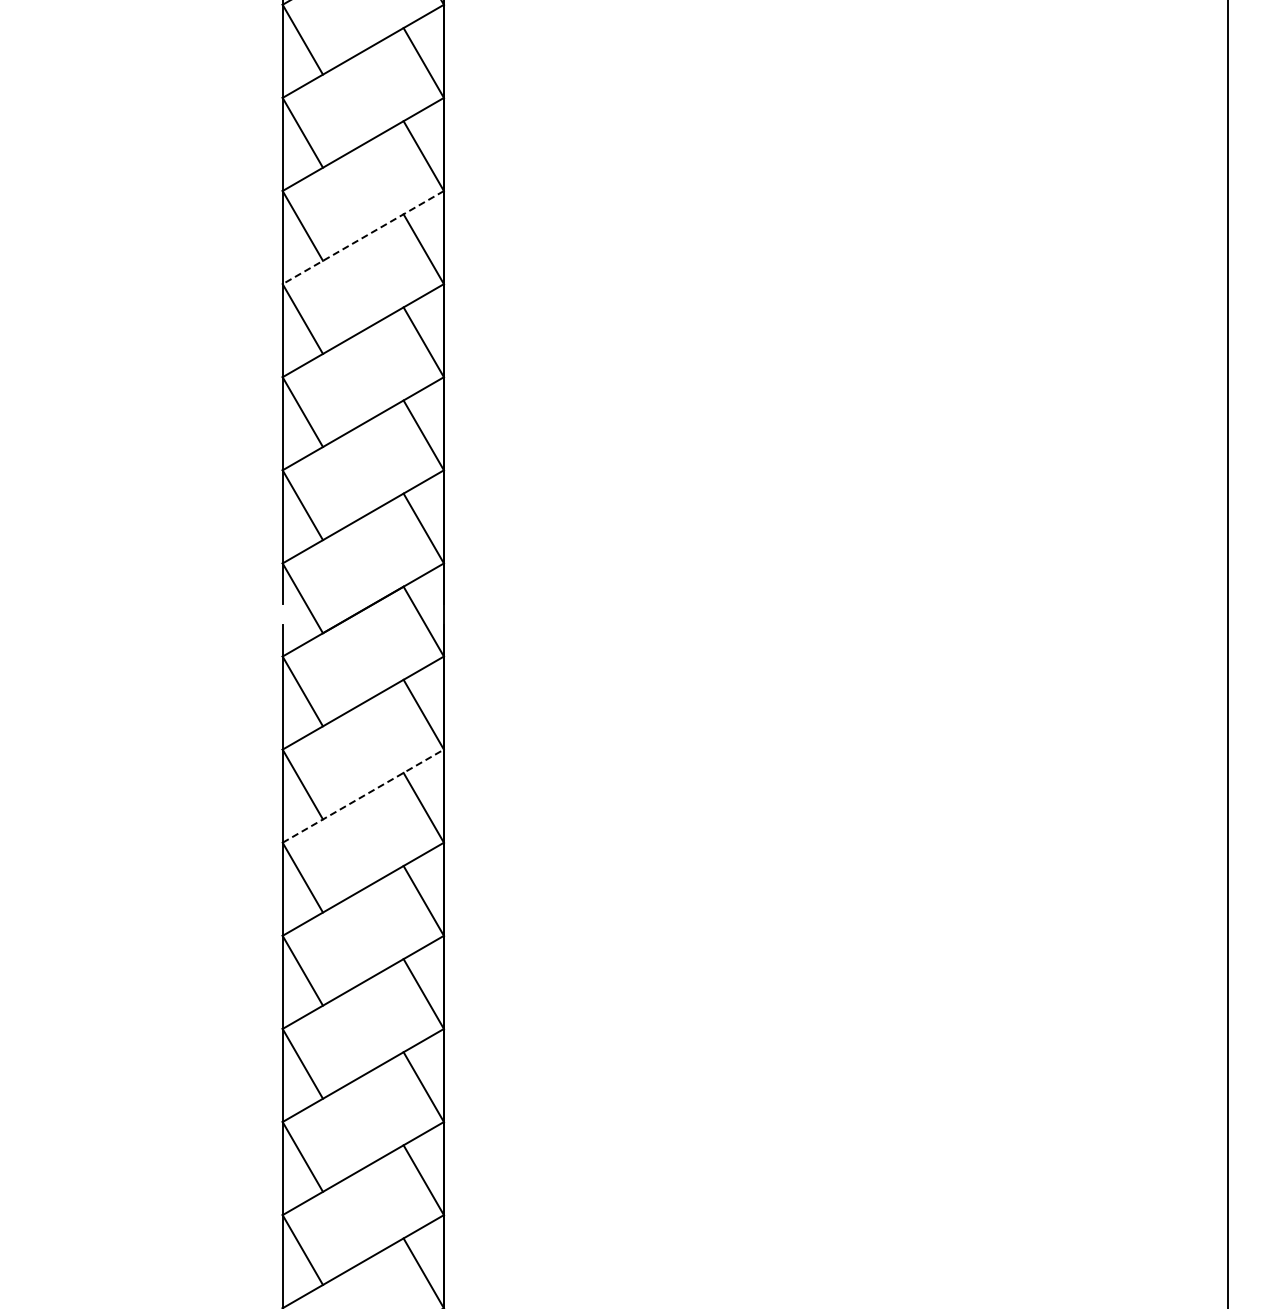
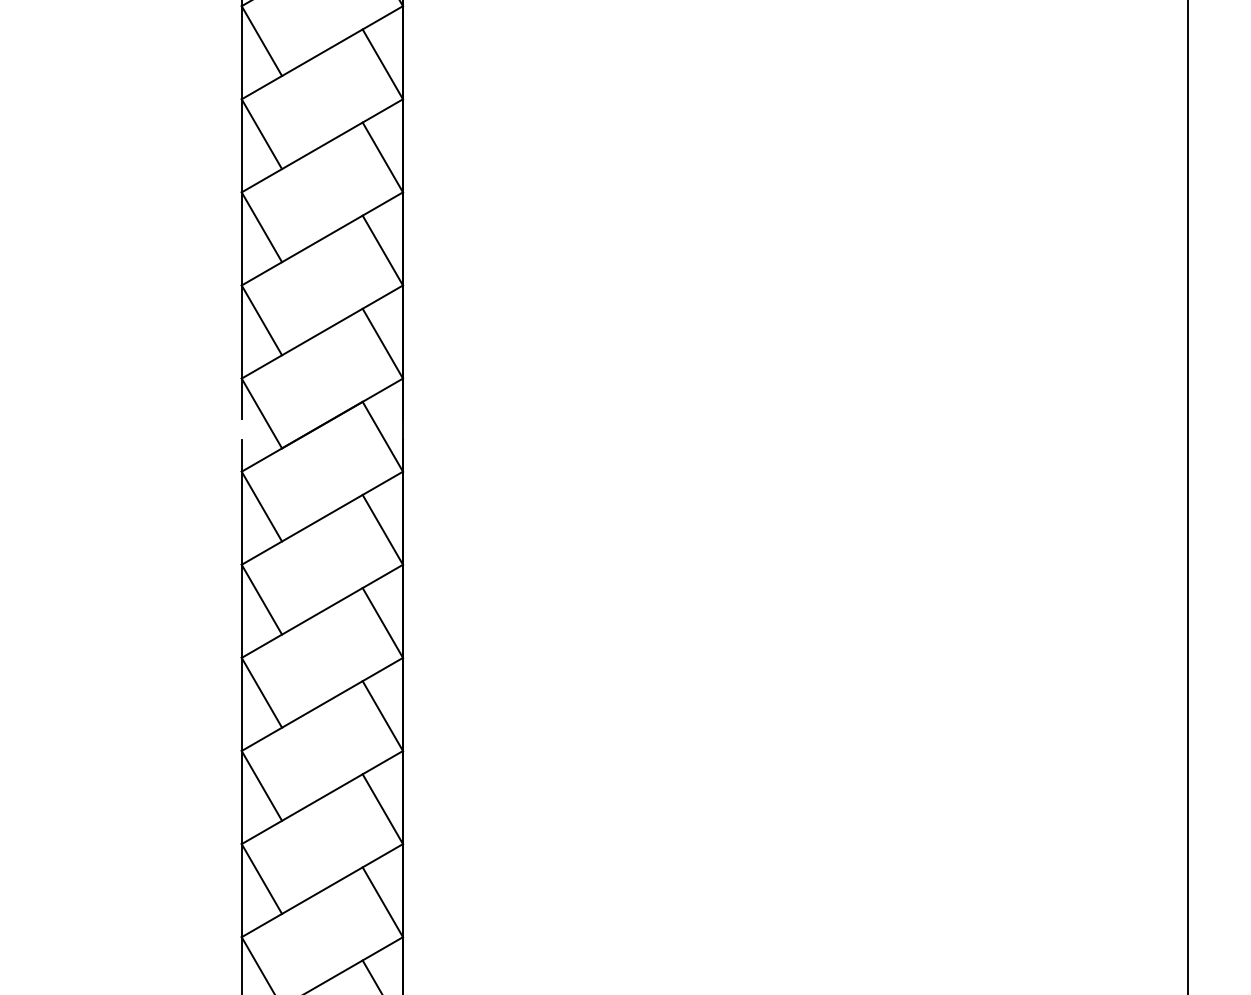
line: (362, 237) -> (321, 52), dashed -> solid
line: (363, 795) -> (322, 610), dashed -> solid

